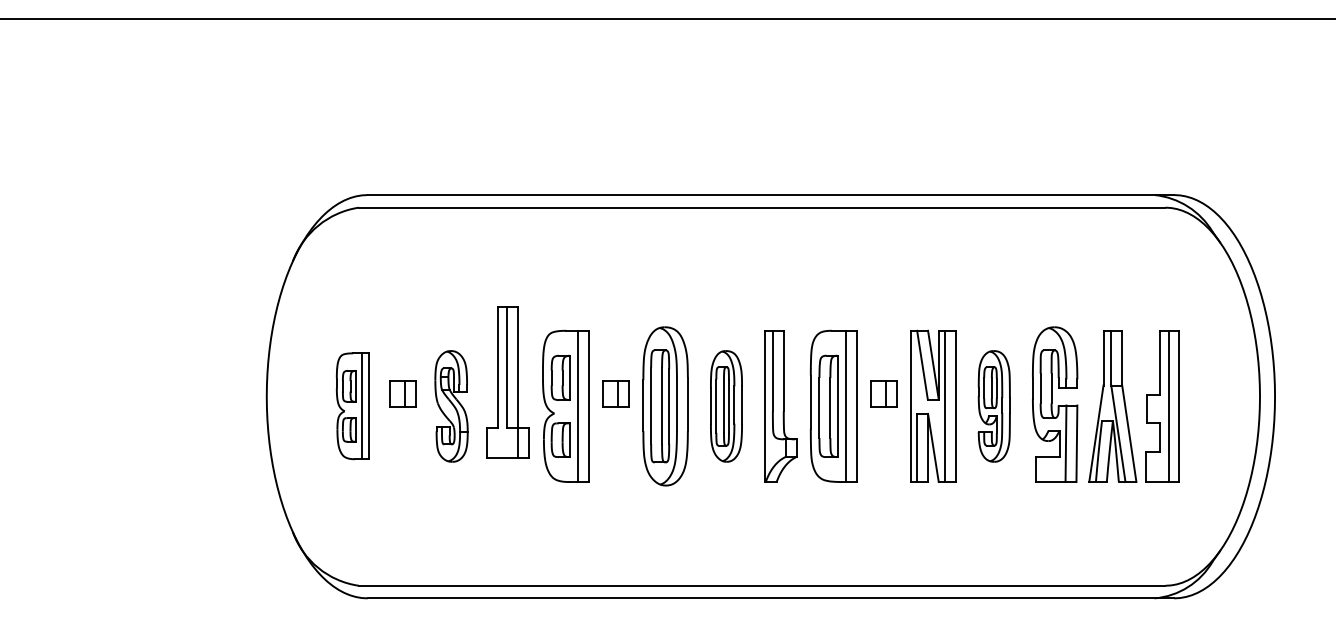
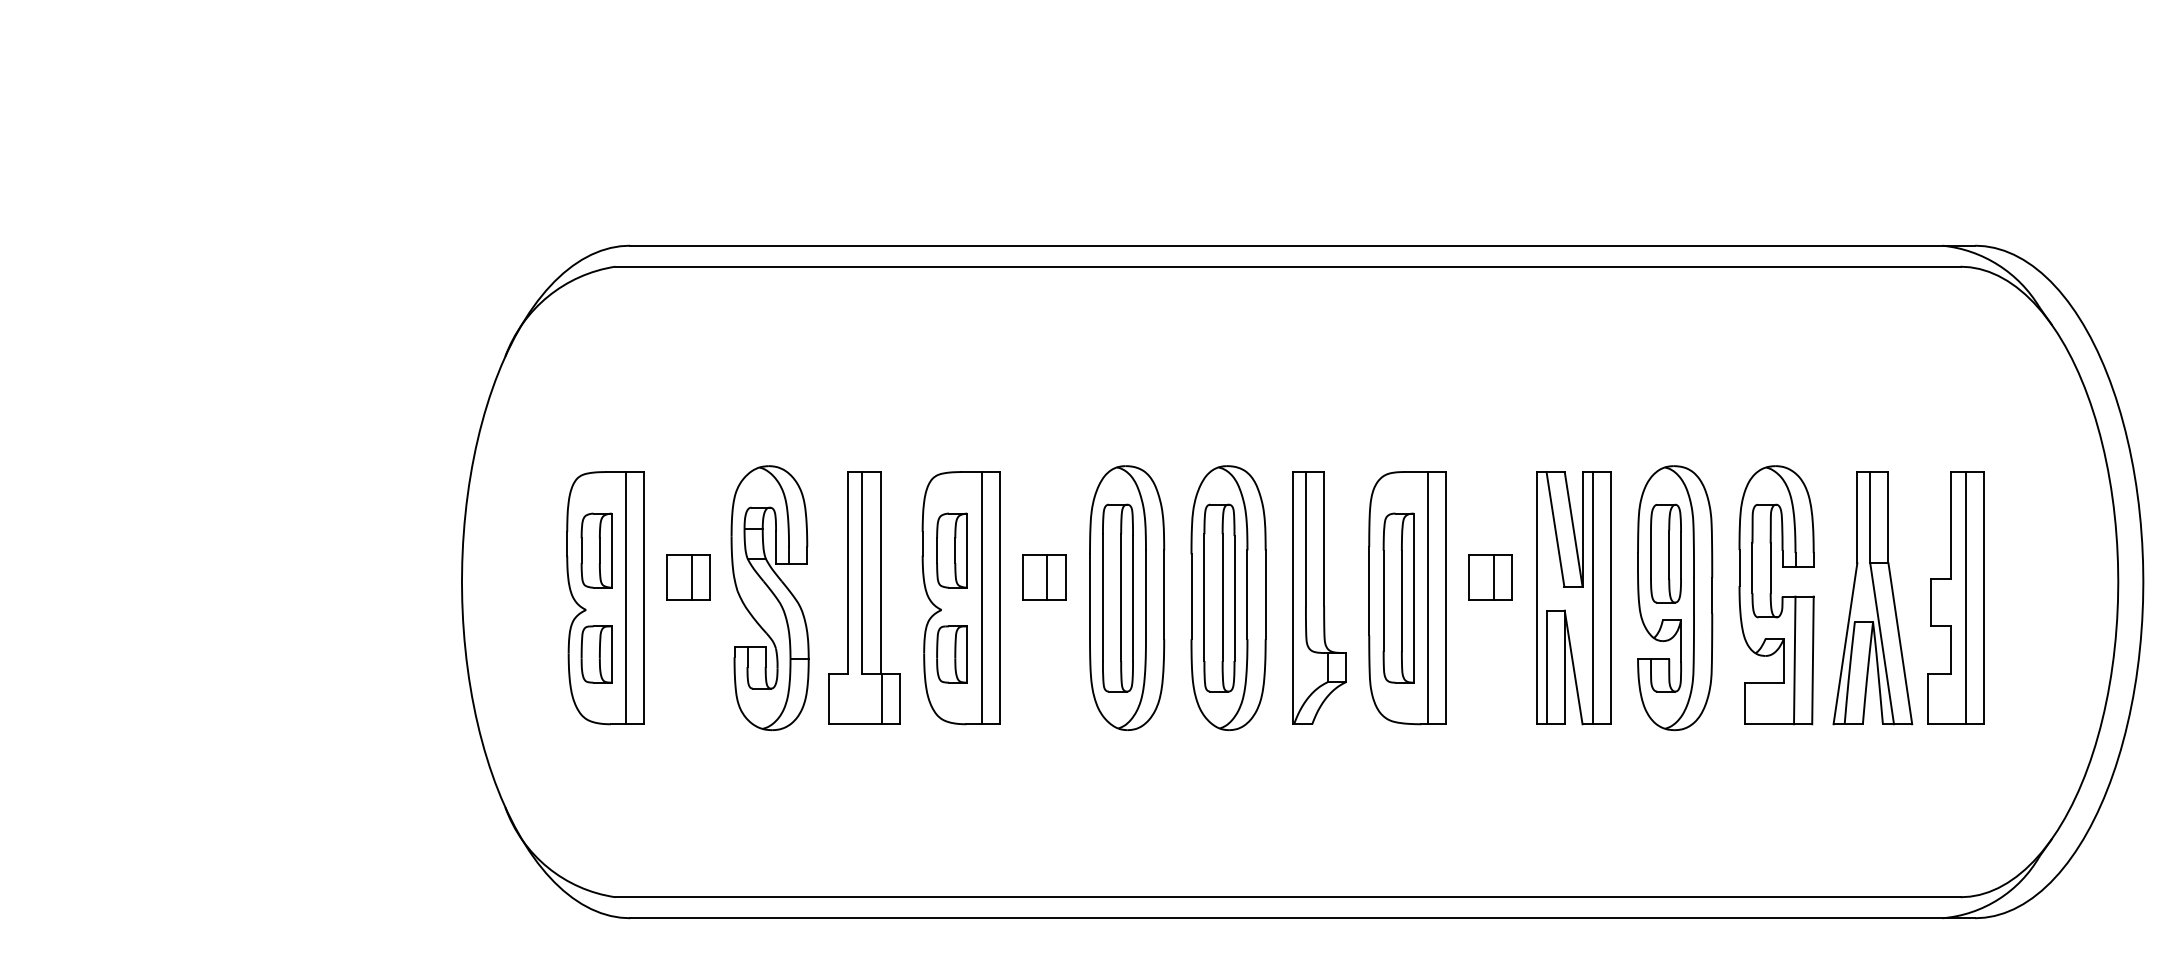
part: (507, 382) -> (863, 598), moved
part: (352, 405) -> (604, 596), size x1.43
part: (451, 406) -> (770, 598), size x1.43
part: (726, 406) -> (1228, 598), size x1.43
part: (994, 406) -> (1675, 598), size x1.43

